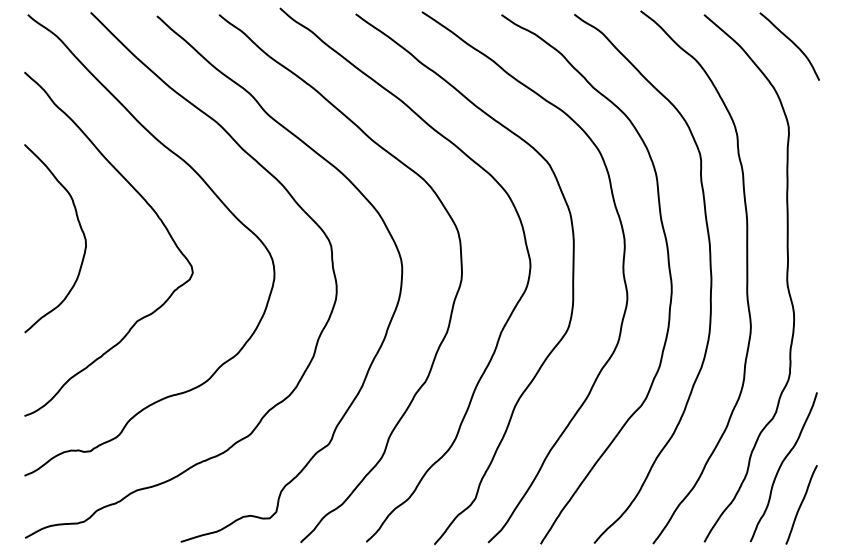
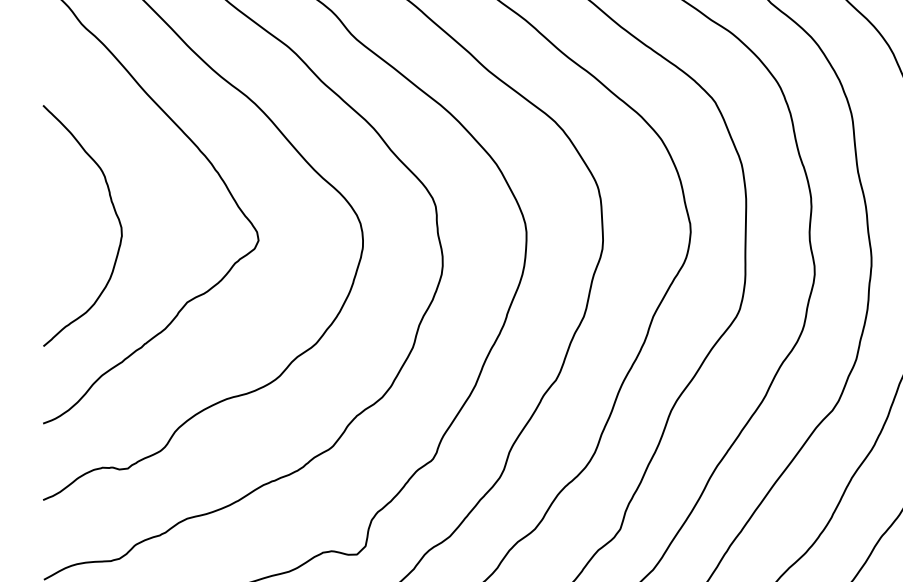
curve: (80, 229) -> (114, 214), moved

